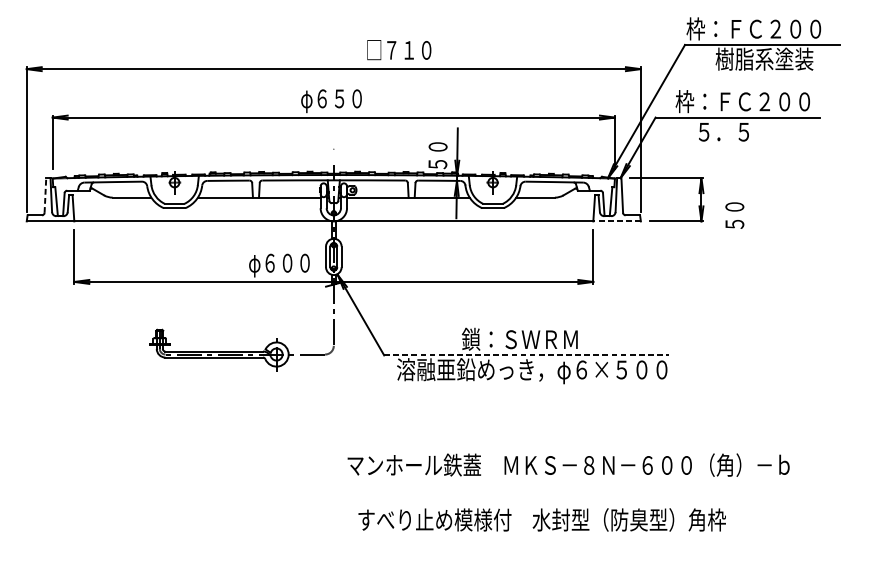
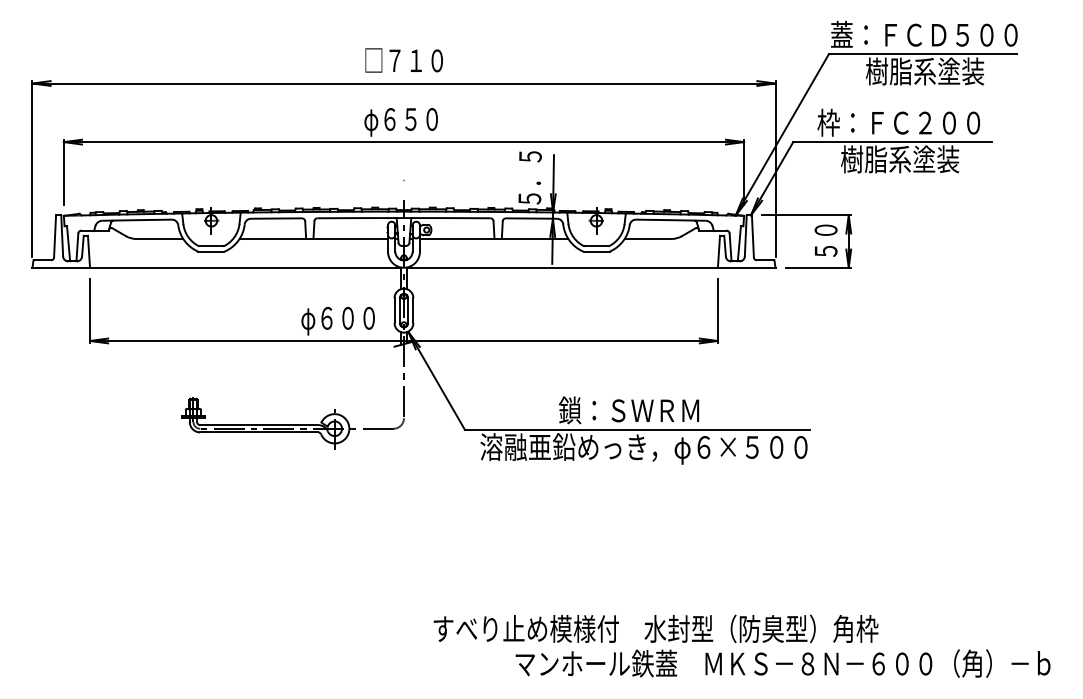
text: (763, 28) -> (923, 34), 枠：ＦＣ２００ -> 蓋：ＦＣＤ５００
text: (398, 50) -> (403, 60), moved
text: (744, 131) -> (900, 159), ５．５ -> 樹脂系塗装
text: (437, 138) -> (529, 167), ５０ -> ５．５
line: (45, 194) -> (55, 235), dashed -> solid
text: (734, 215) -> (825, 240), moved
line: (616, 221) -> (746, 267), dashed -> solid
line: (526, 355) -> (637, 429), dashed -> solid
text: (568, 465) -> (782, 663), moved

